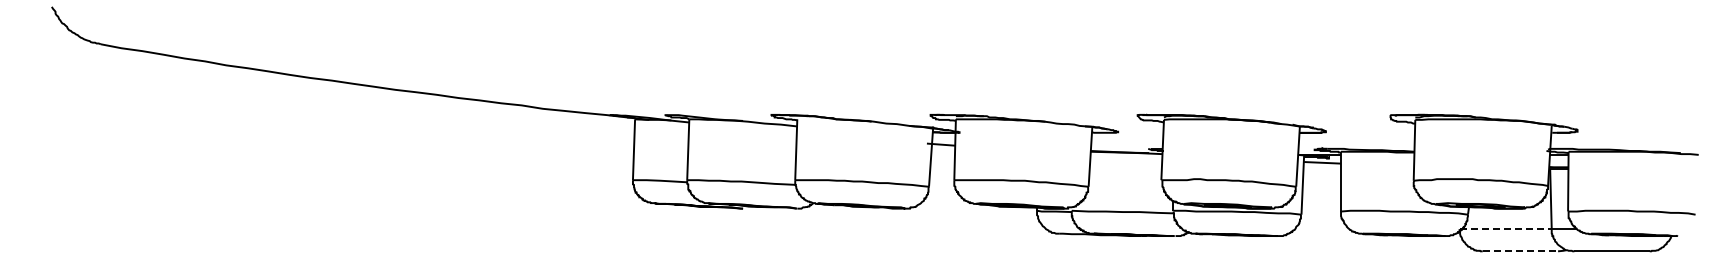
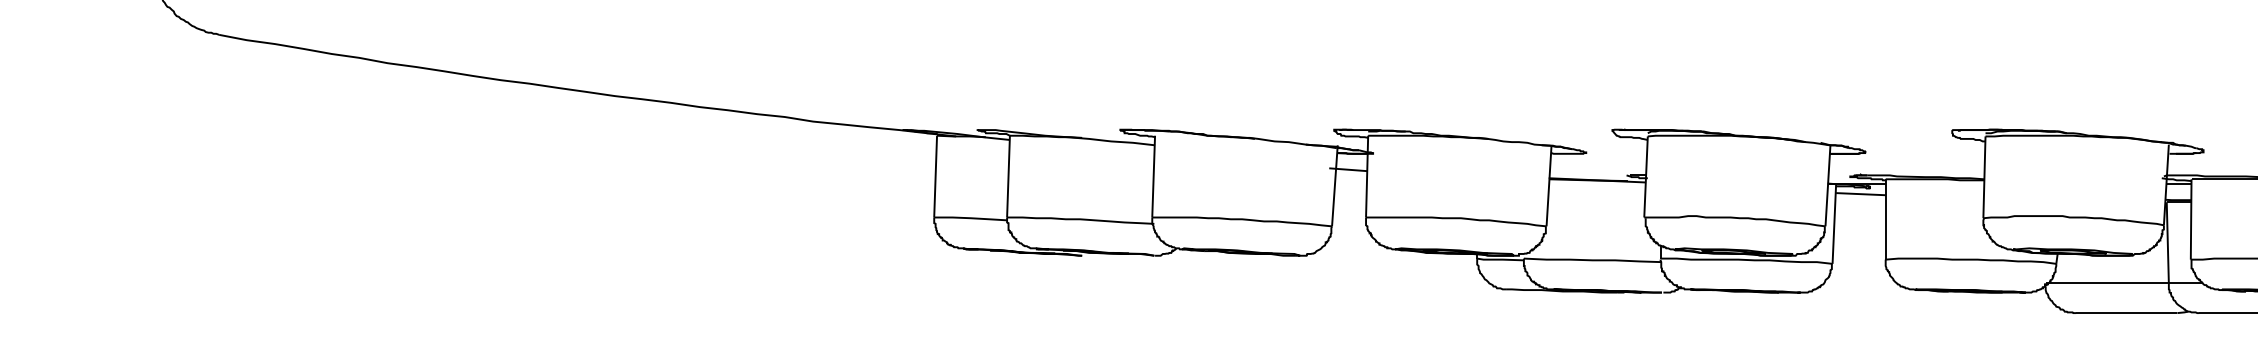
line: (1505, 229) -> (2106, 283), dashed -> solid
line: (1520, 251) -> (2126, 313), dashed -> solid

